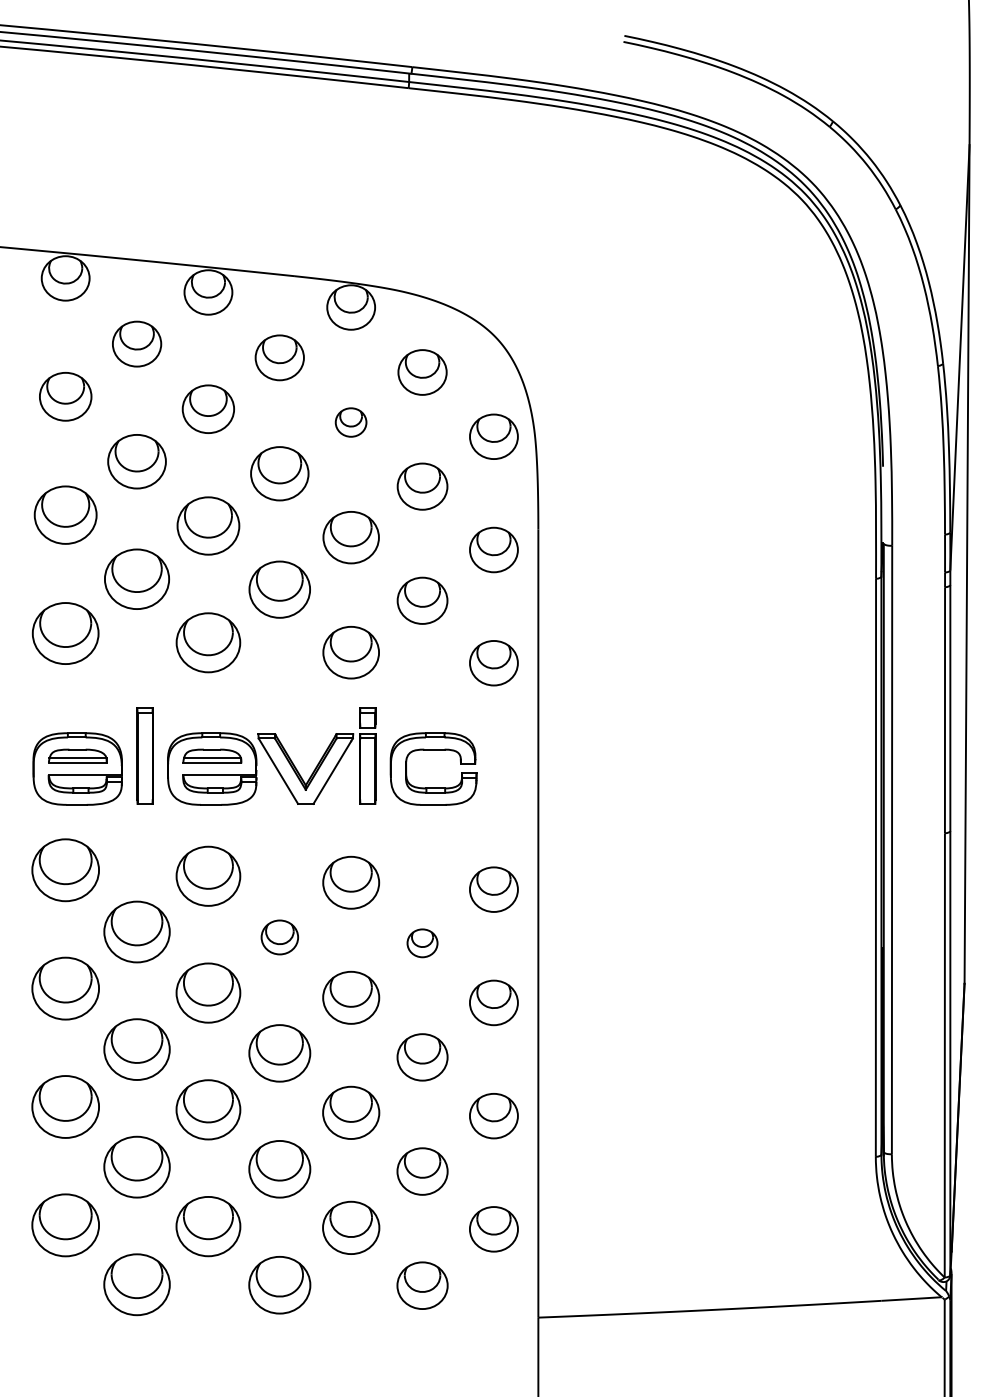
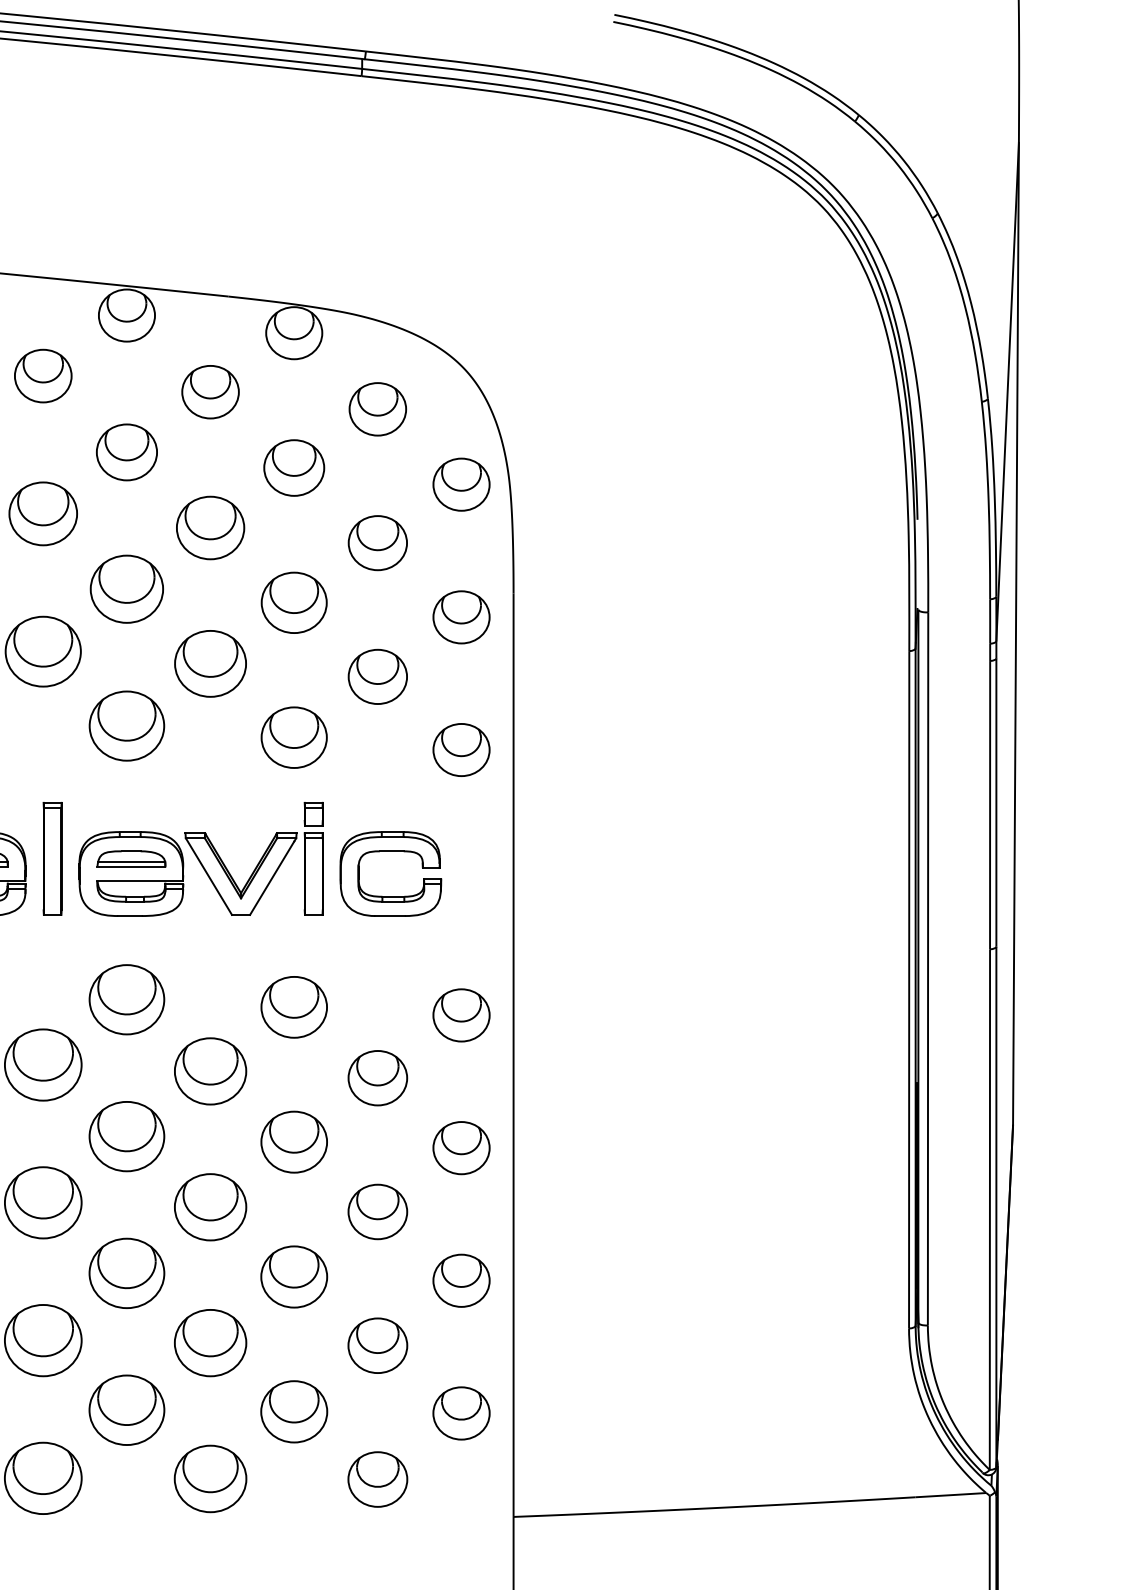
part: (350, 422) -> (293, 467), size x1.67
part: (279, 937) -> (210, 1071), size x1.67
part: (422, 943) -> (377, 1078), size x1.67

